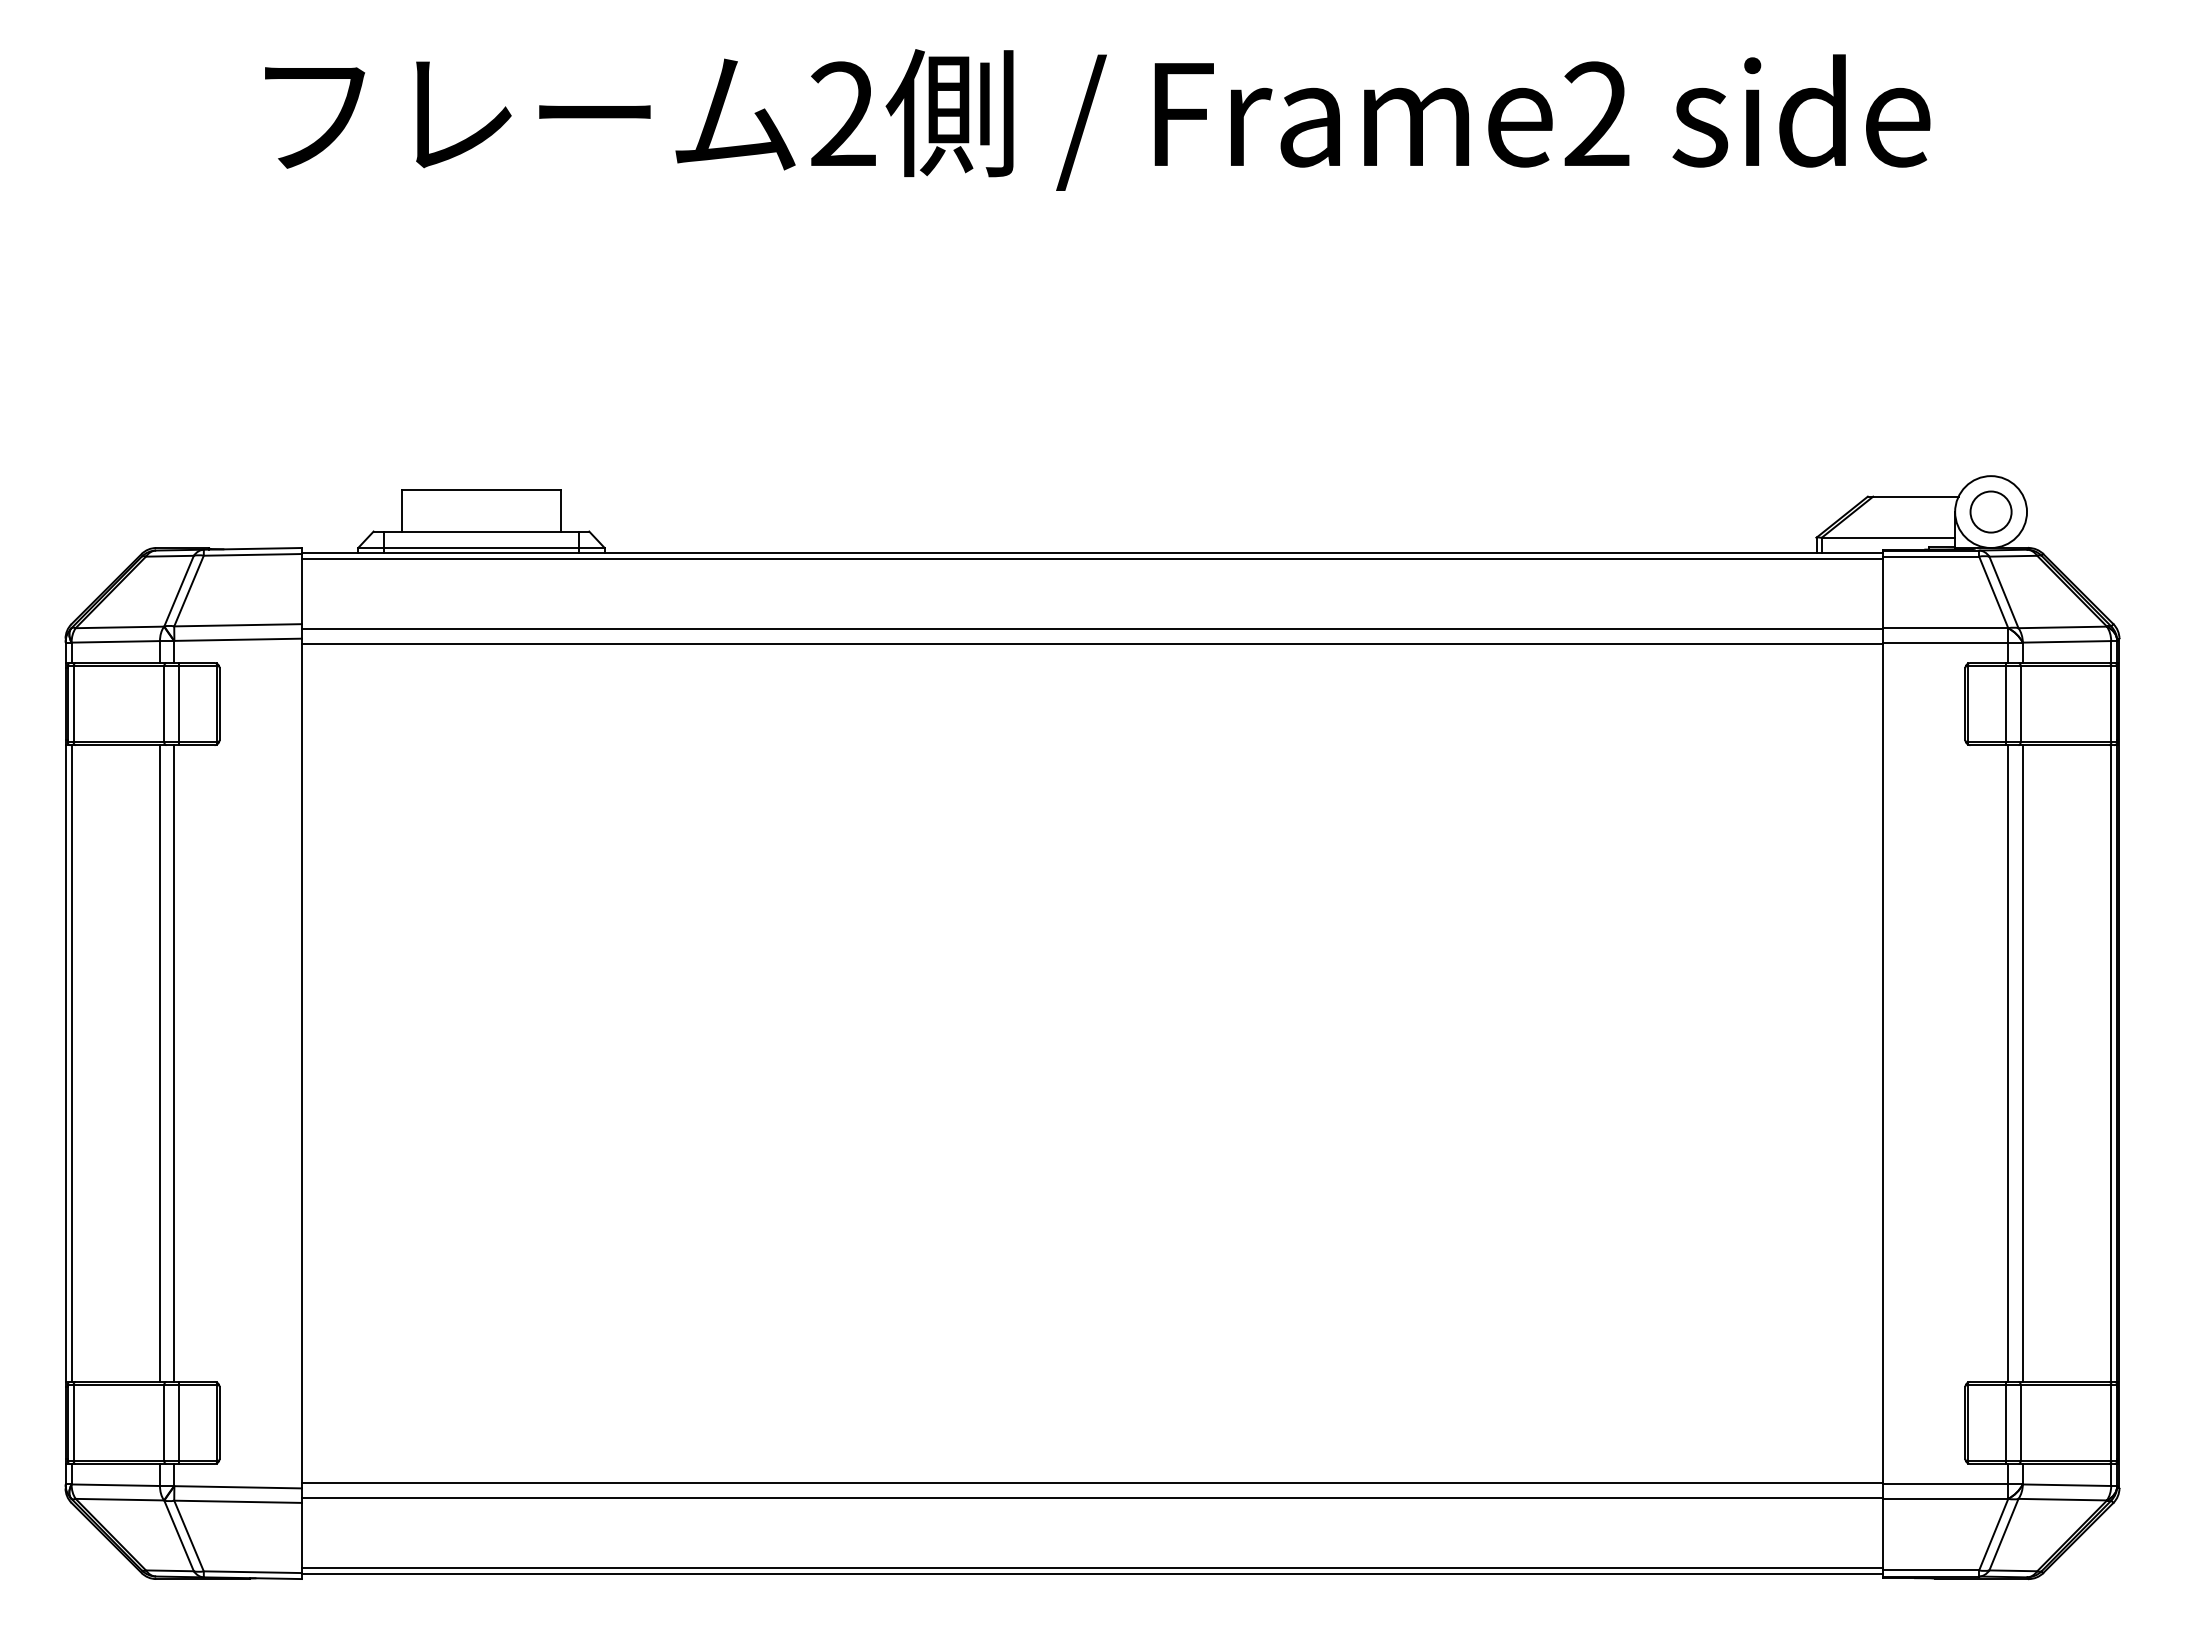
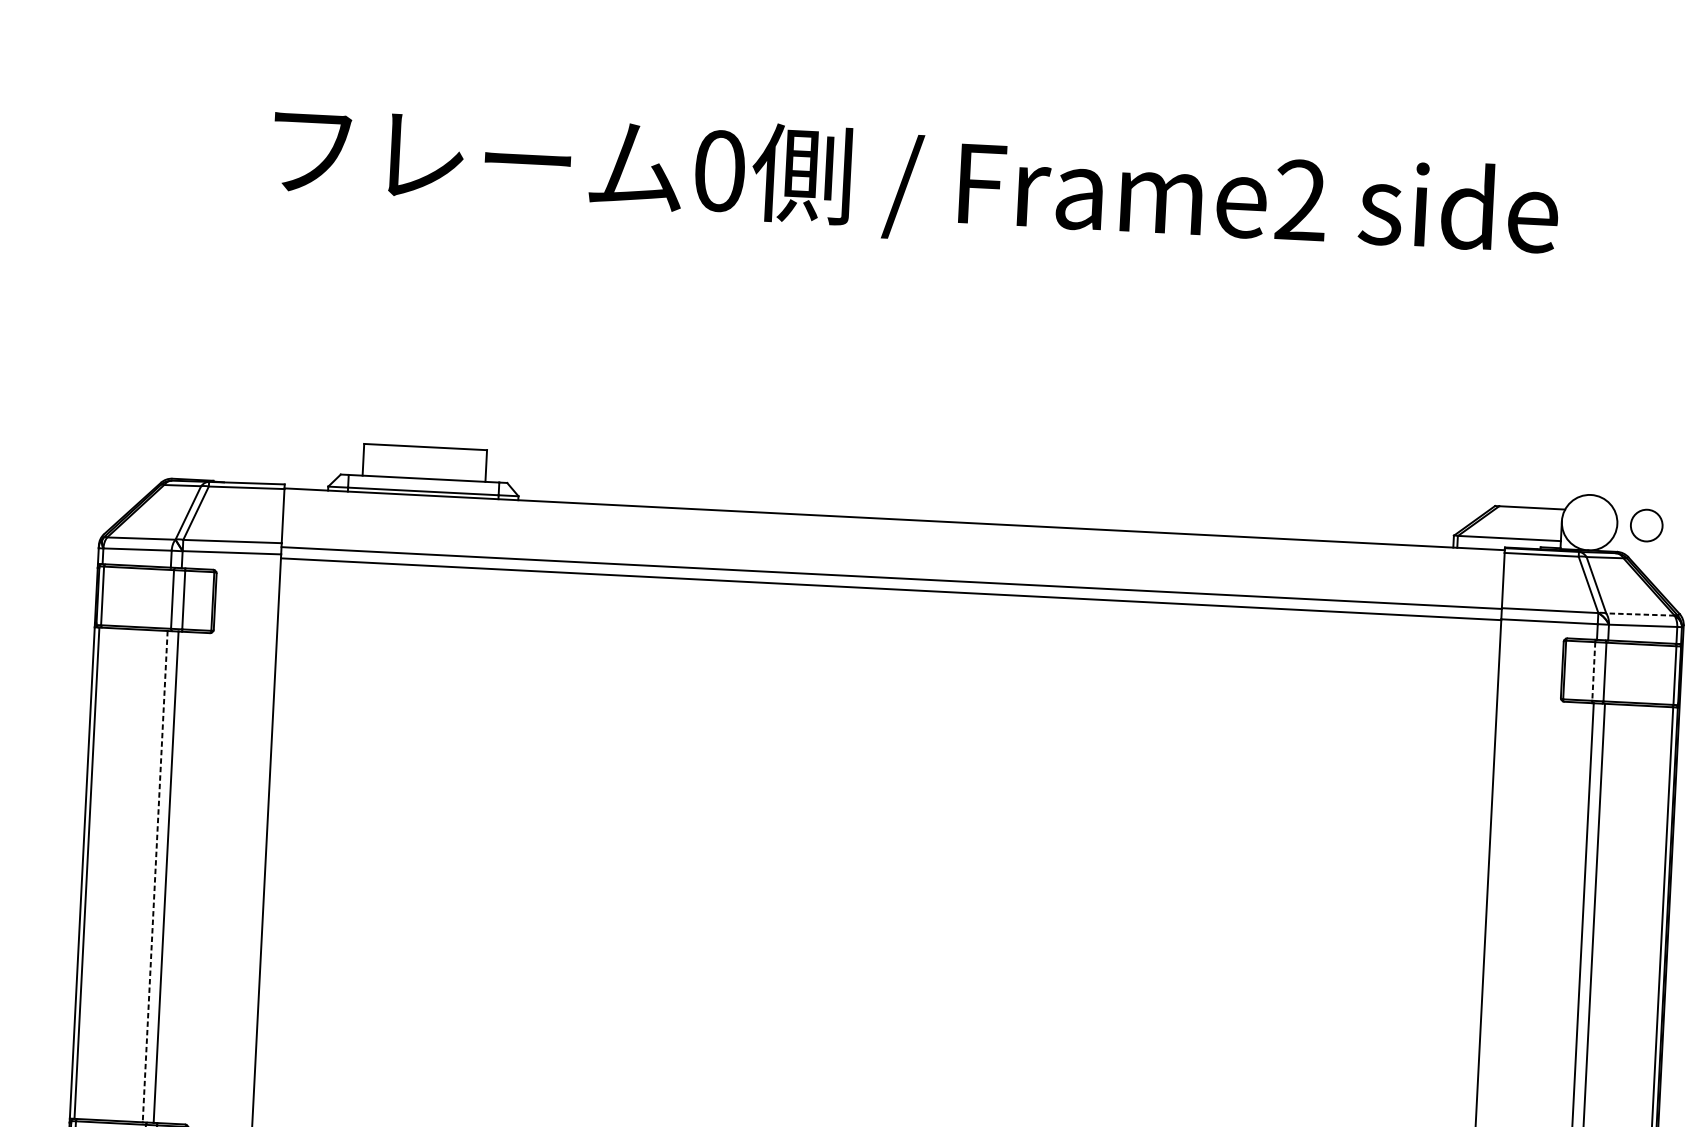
text: (843, 114) -> (719, 171), 2 -> 0
circle: (1990, 511) -> (1646, 525), moved
line: (1092, 559) -> (894, 524), removed
line: (2062, 627) -> (1640, 614), solid -> dashed
line: (2006, 704) -> (1594, 671), solid -> dashed
line: (160, 1064) -> (155, 877), solid -> dashed

